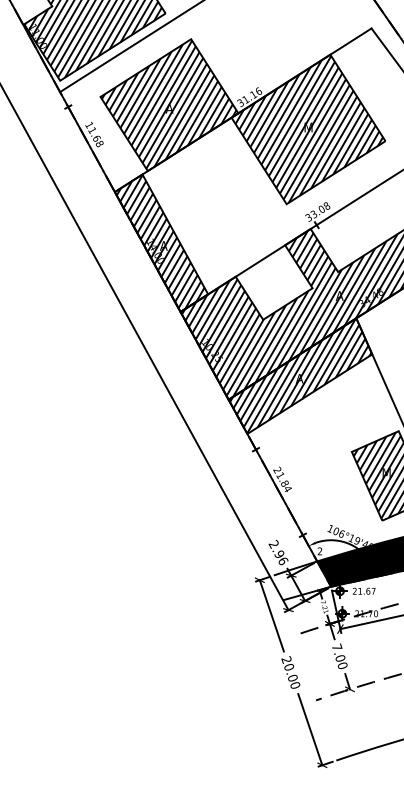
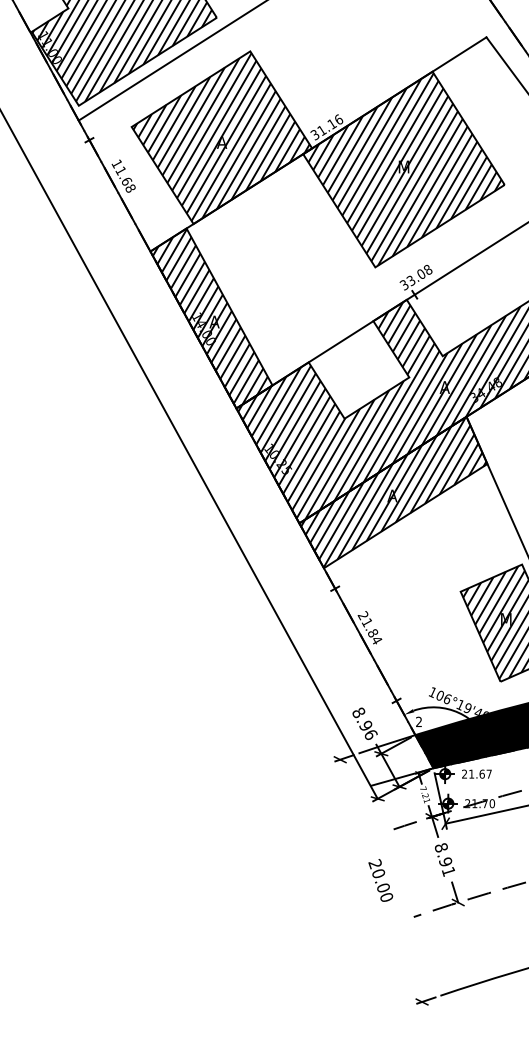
text: (273, 544) -> (358, 712), 2.96 -> 8.96
line: (271, 615) -> (355, 806), removed
text: (340, 656) -> (445, 859), 7.00 -> 8.91
line: (310, 729) -> (406, 954), removed

